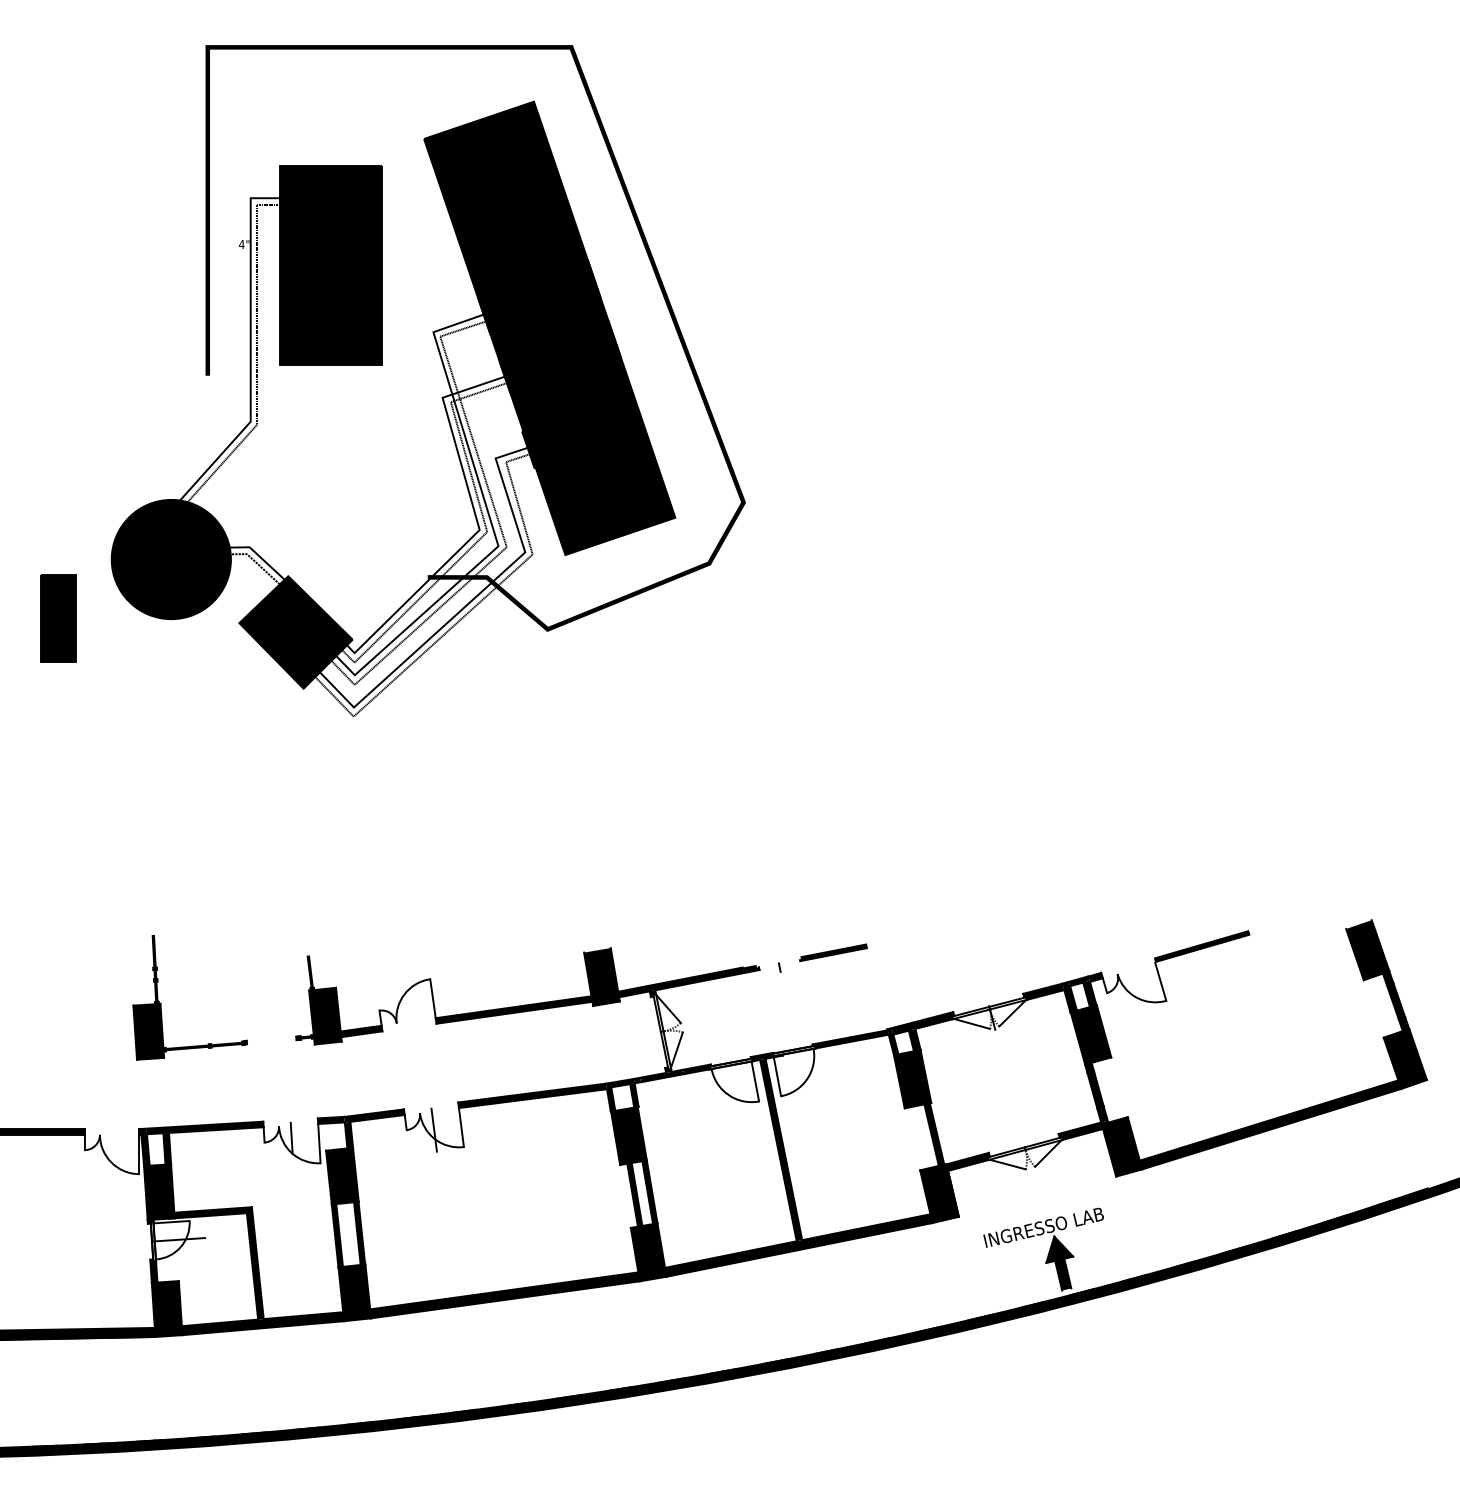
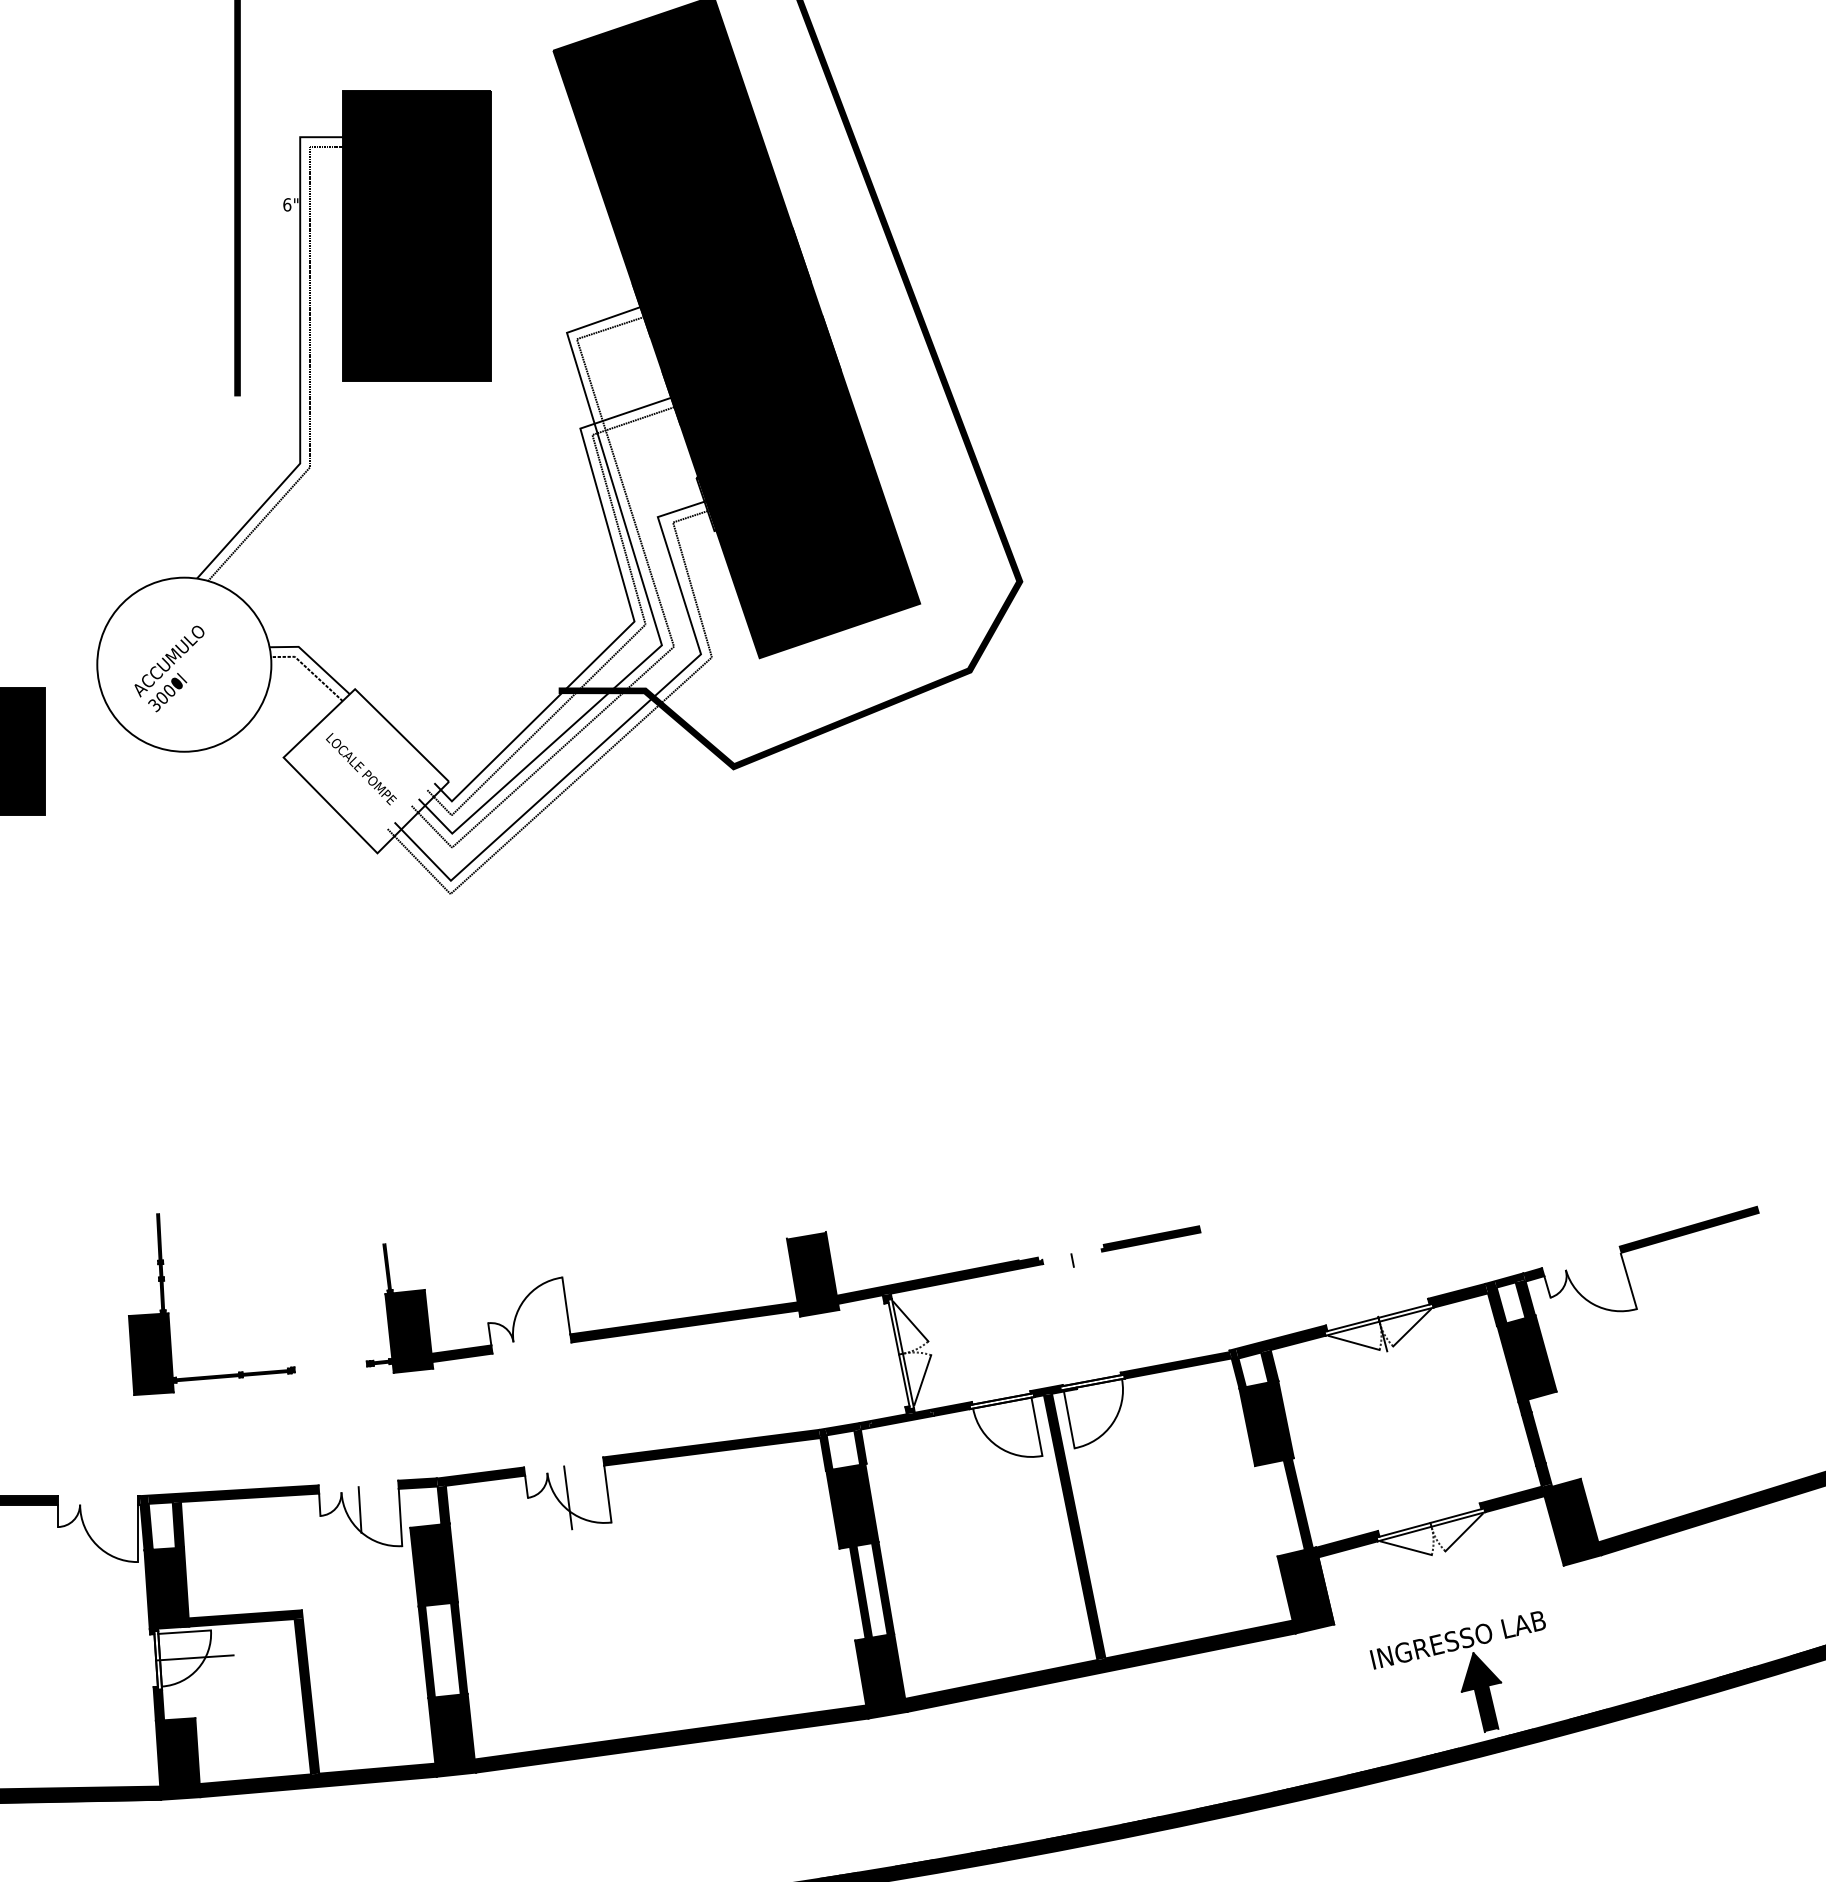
text: (241, 244) -> (286, 204), 4" -> 6"
fill: (170, 559) -> (183, 664), removed
fill: (295, 632) -> (365, 771), removed

